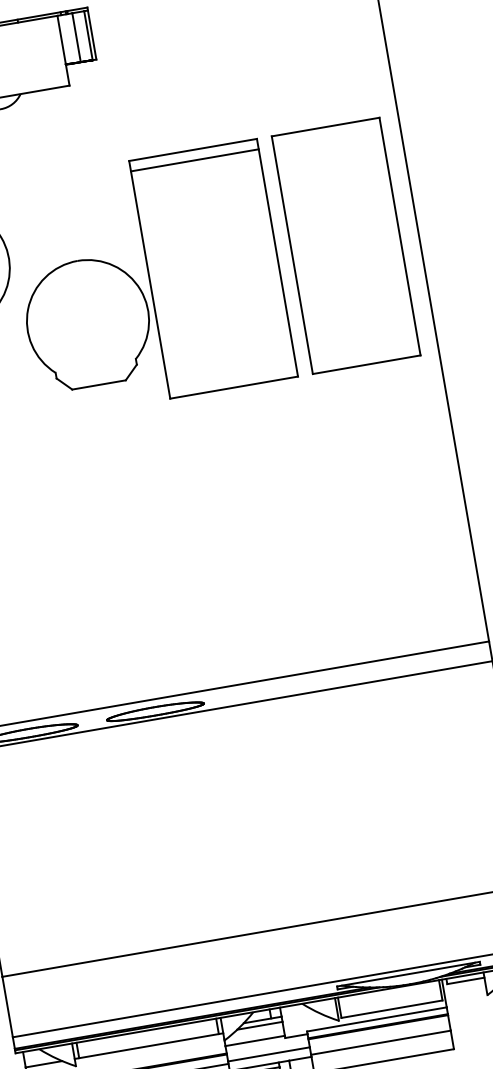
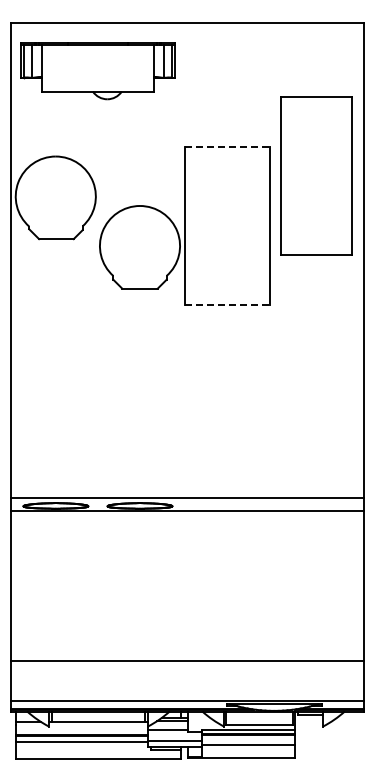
line: (193, 150) -> (227, 147), solid -> dashed
line: (194, 161) -> (226, 154), removed
part: (346, 244) -> (316, 175), moved
line: (234, 387) -> (227, 305), solid -> dashed

